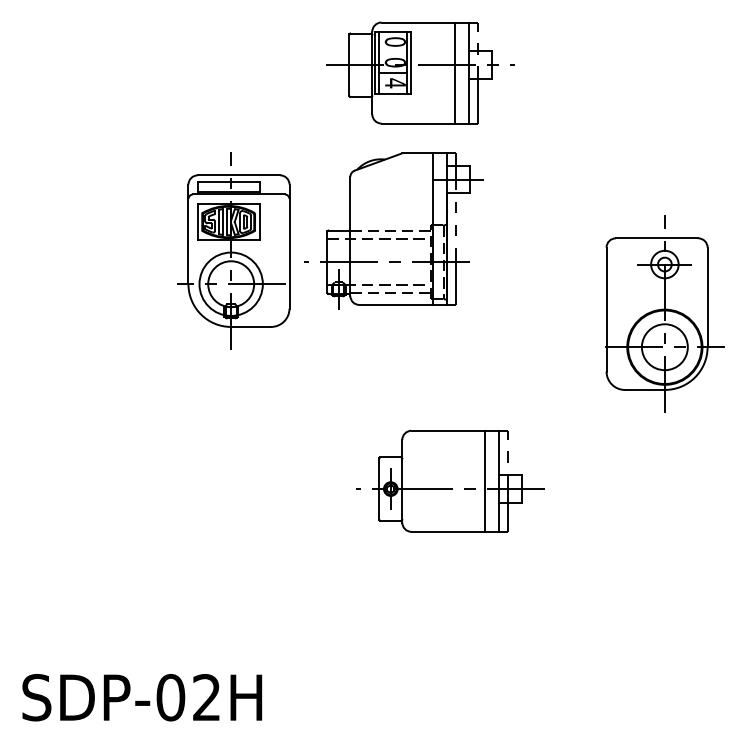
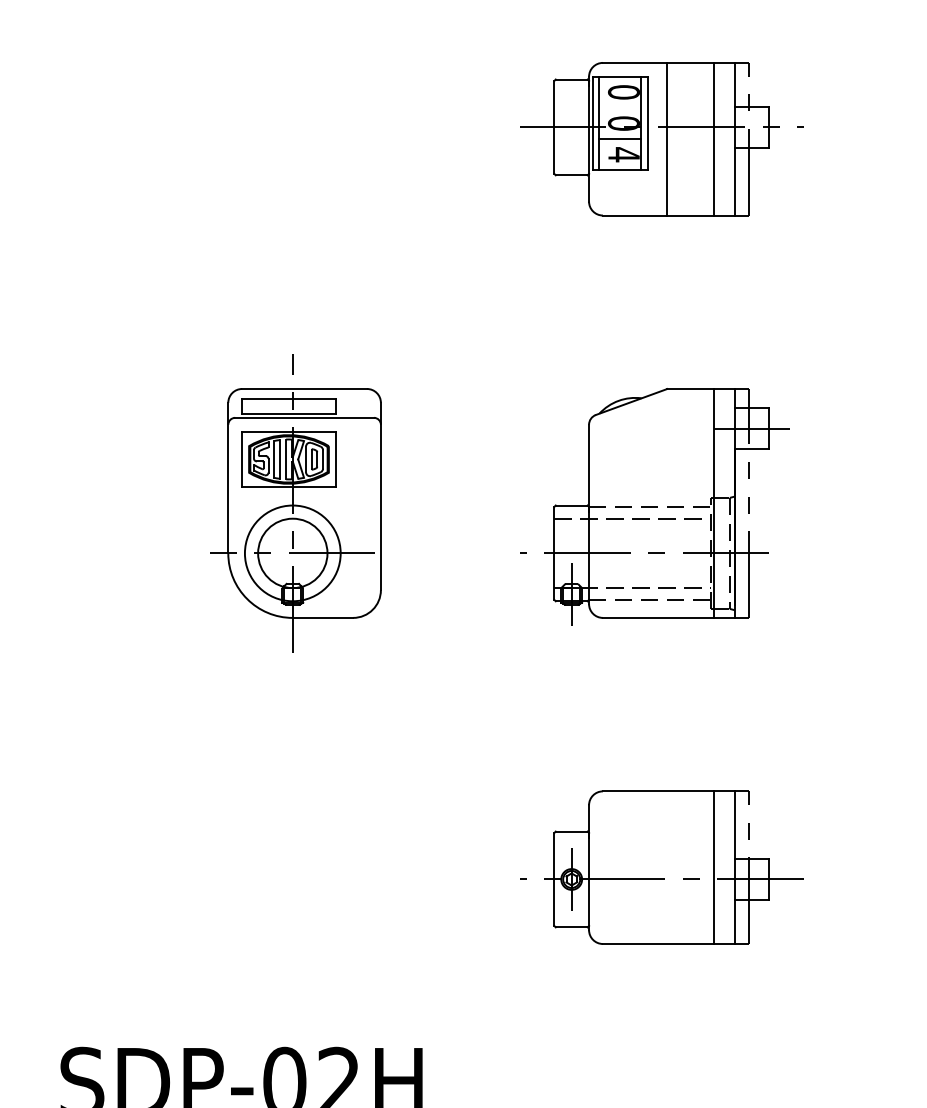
line: (424, 72) -> (667, 138), added
part: (393, 230) -> (654, 505), moved
part: (233, 250) -> (296, 502), moved
part: (450, 481) -> (661, 867), moved

